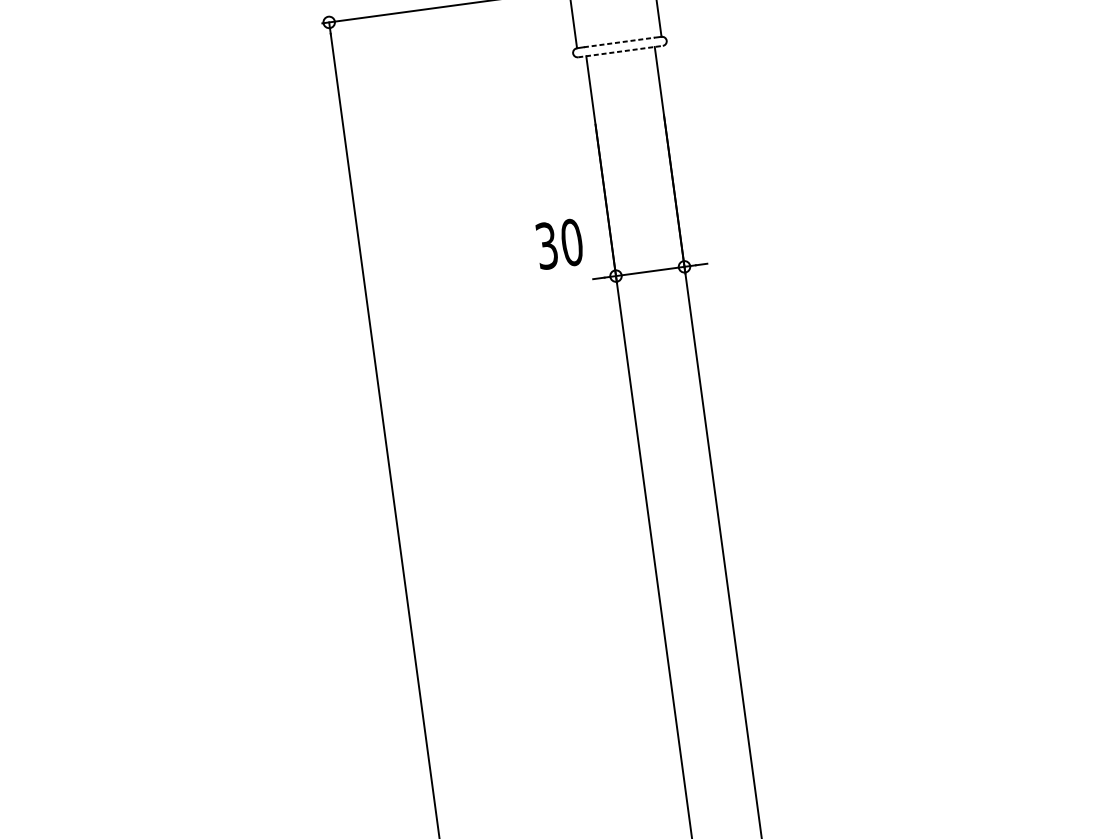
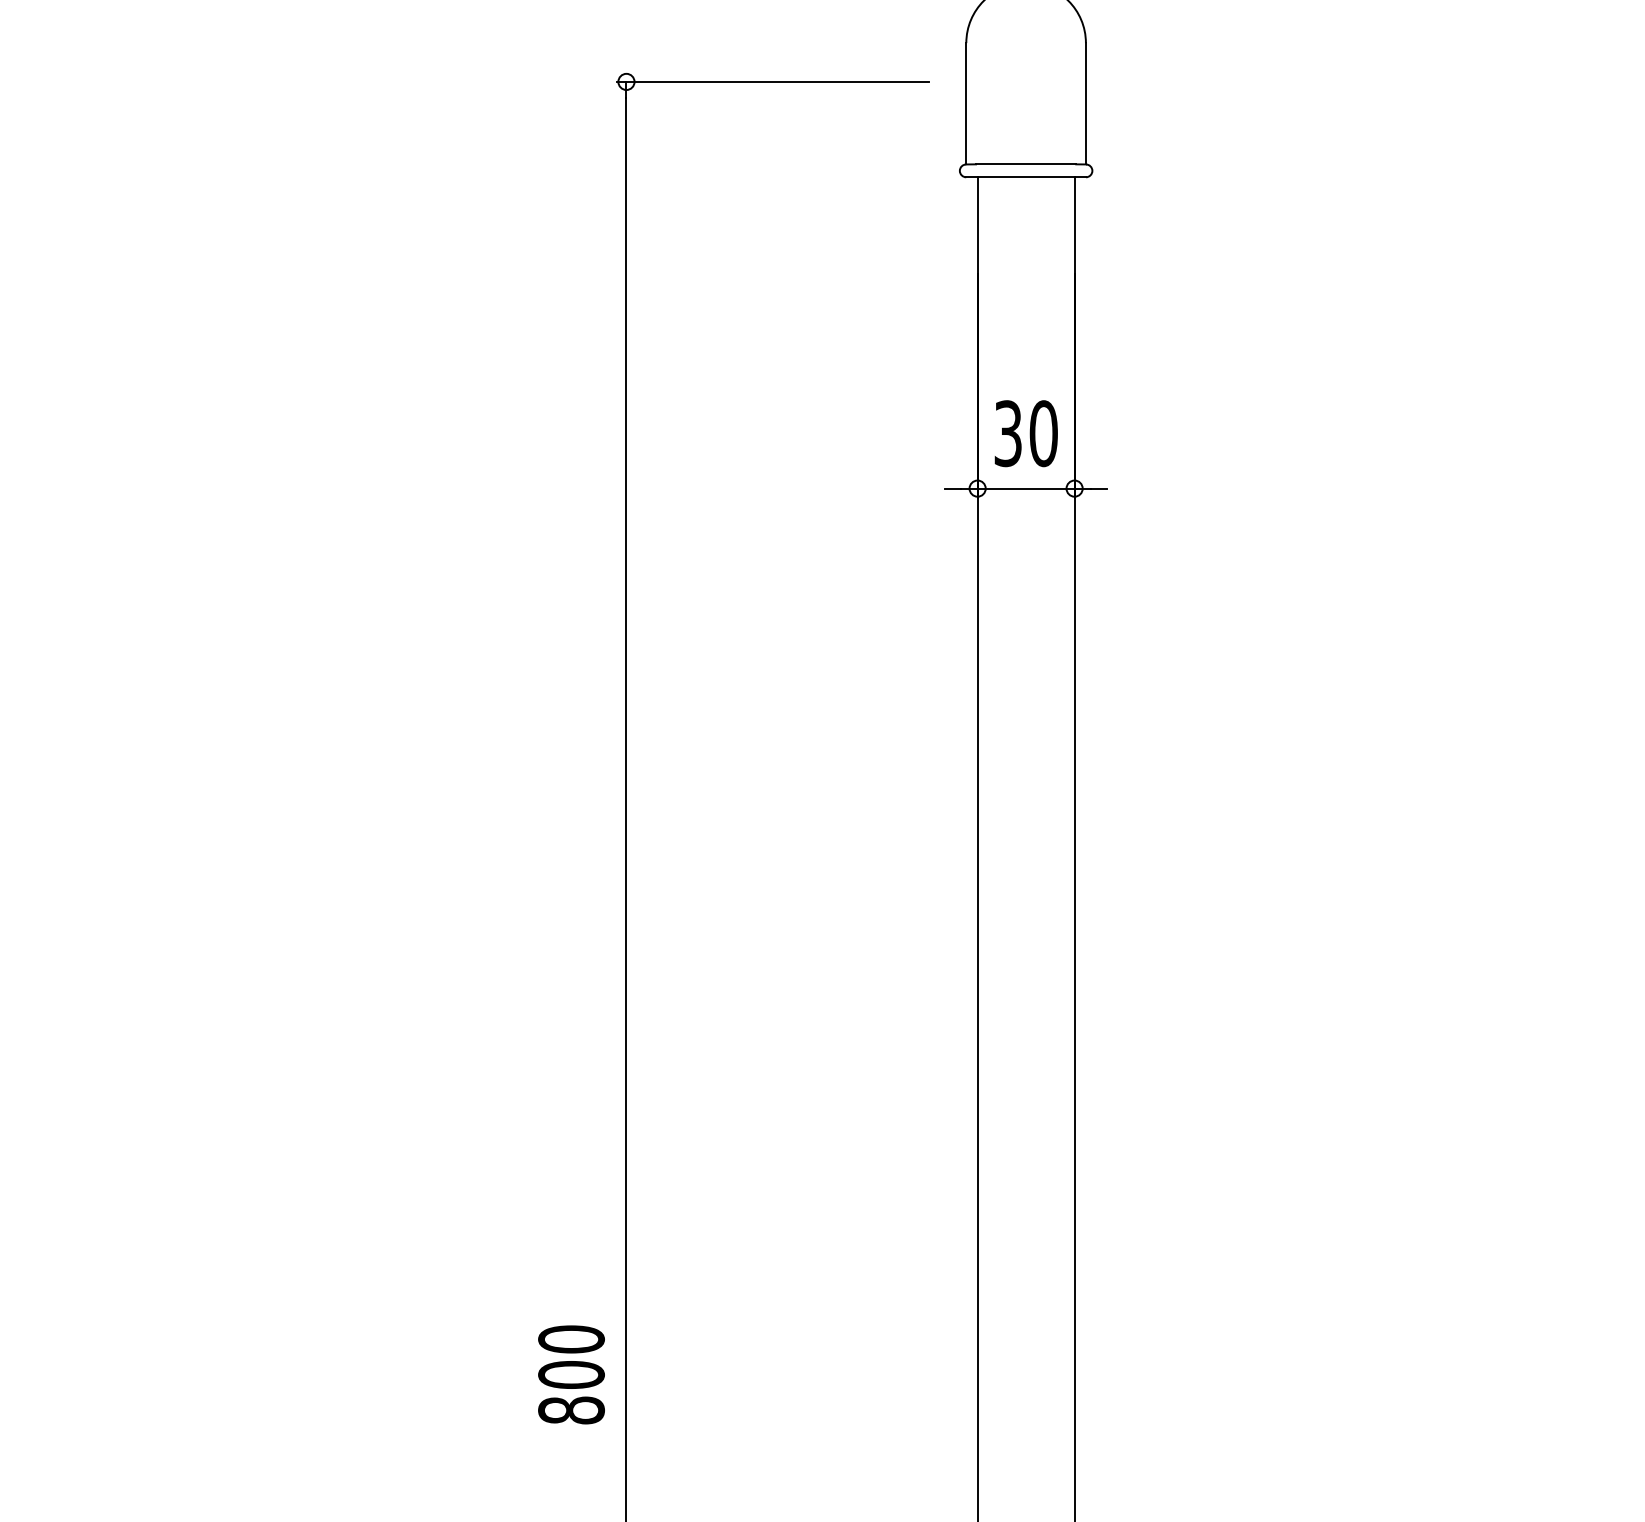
line: (619, 42) -> (1026, 164), dashed -> solid
line: (620, 51) -> (1026, 177), dashed -> solid
text: (559, 244) -> (1025, 433), moved

